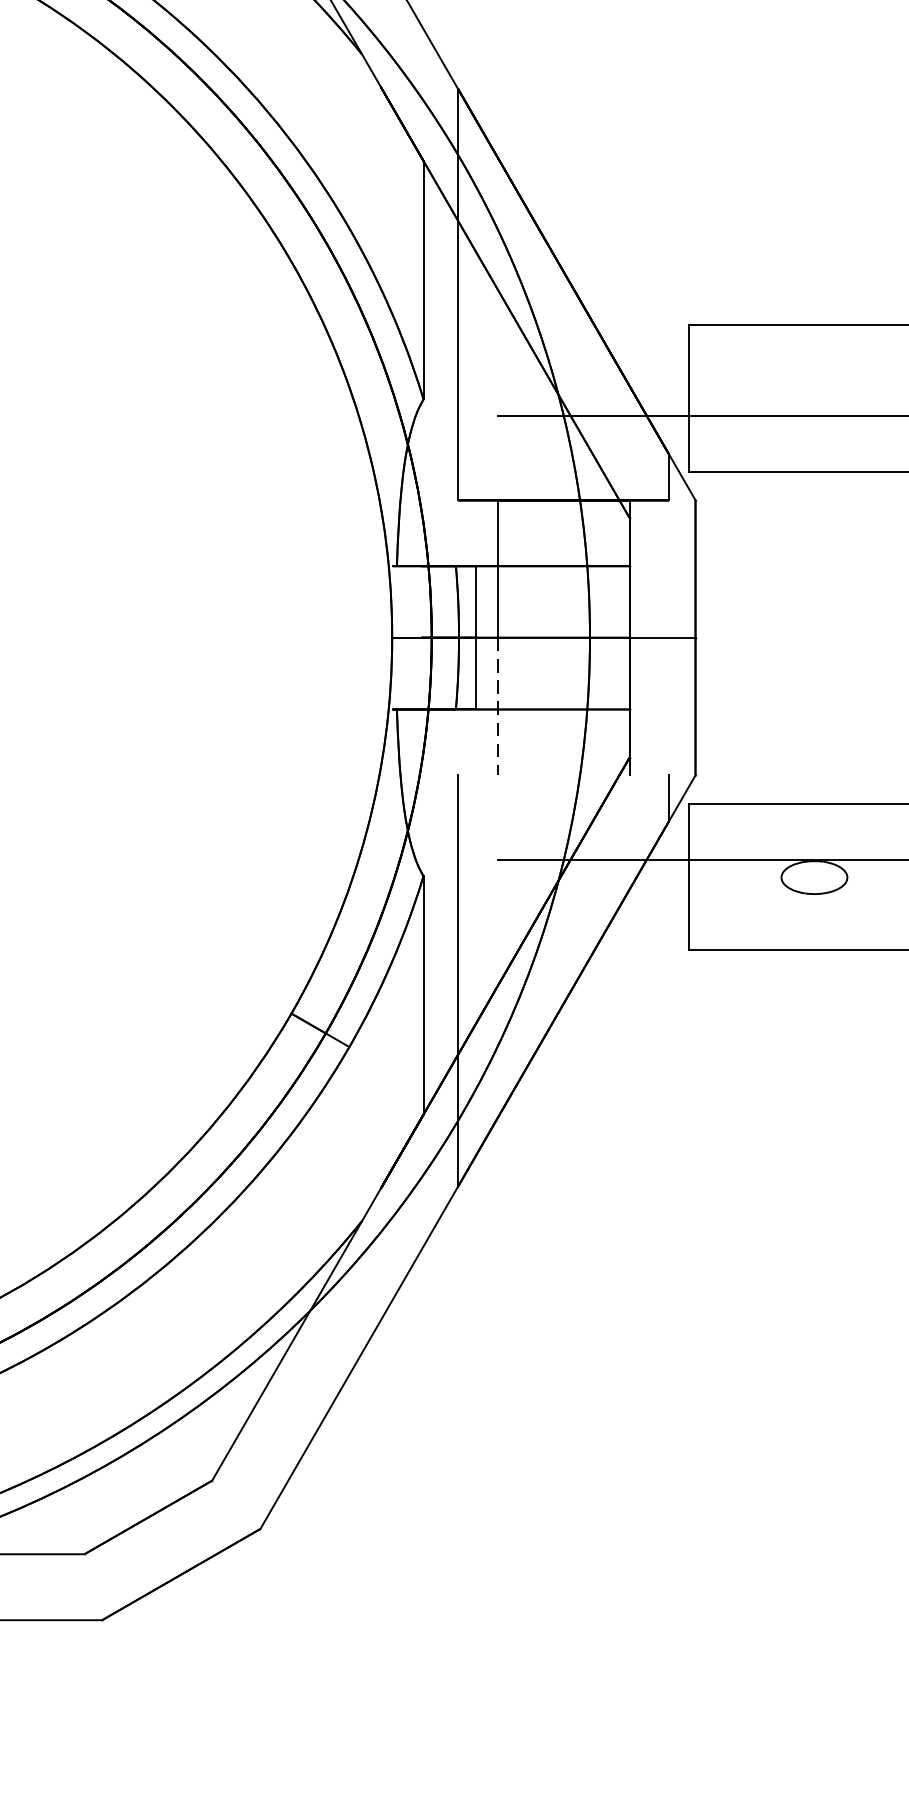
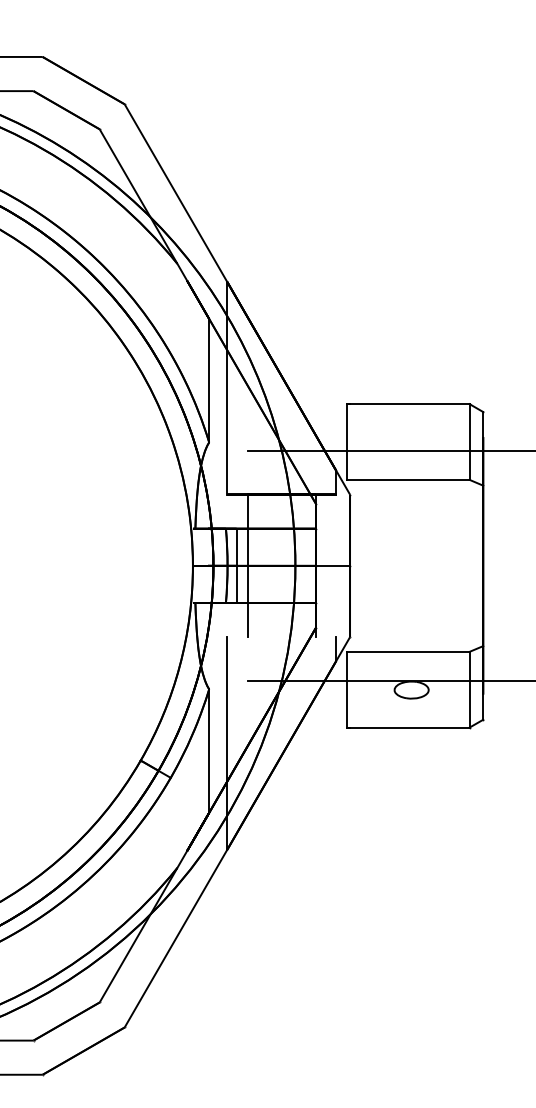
line: (497, 706) -> (247, 601), dashed -> solid

